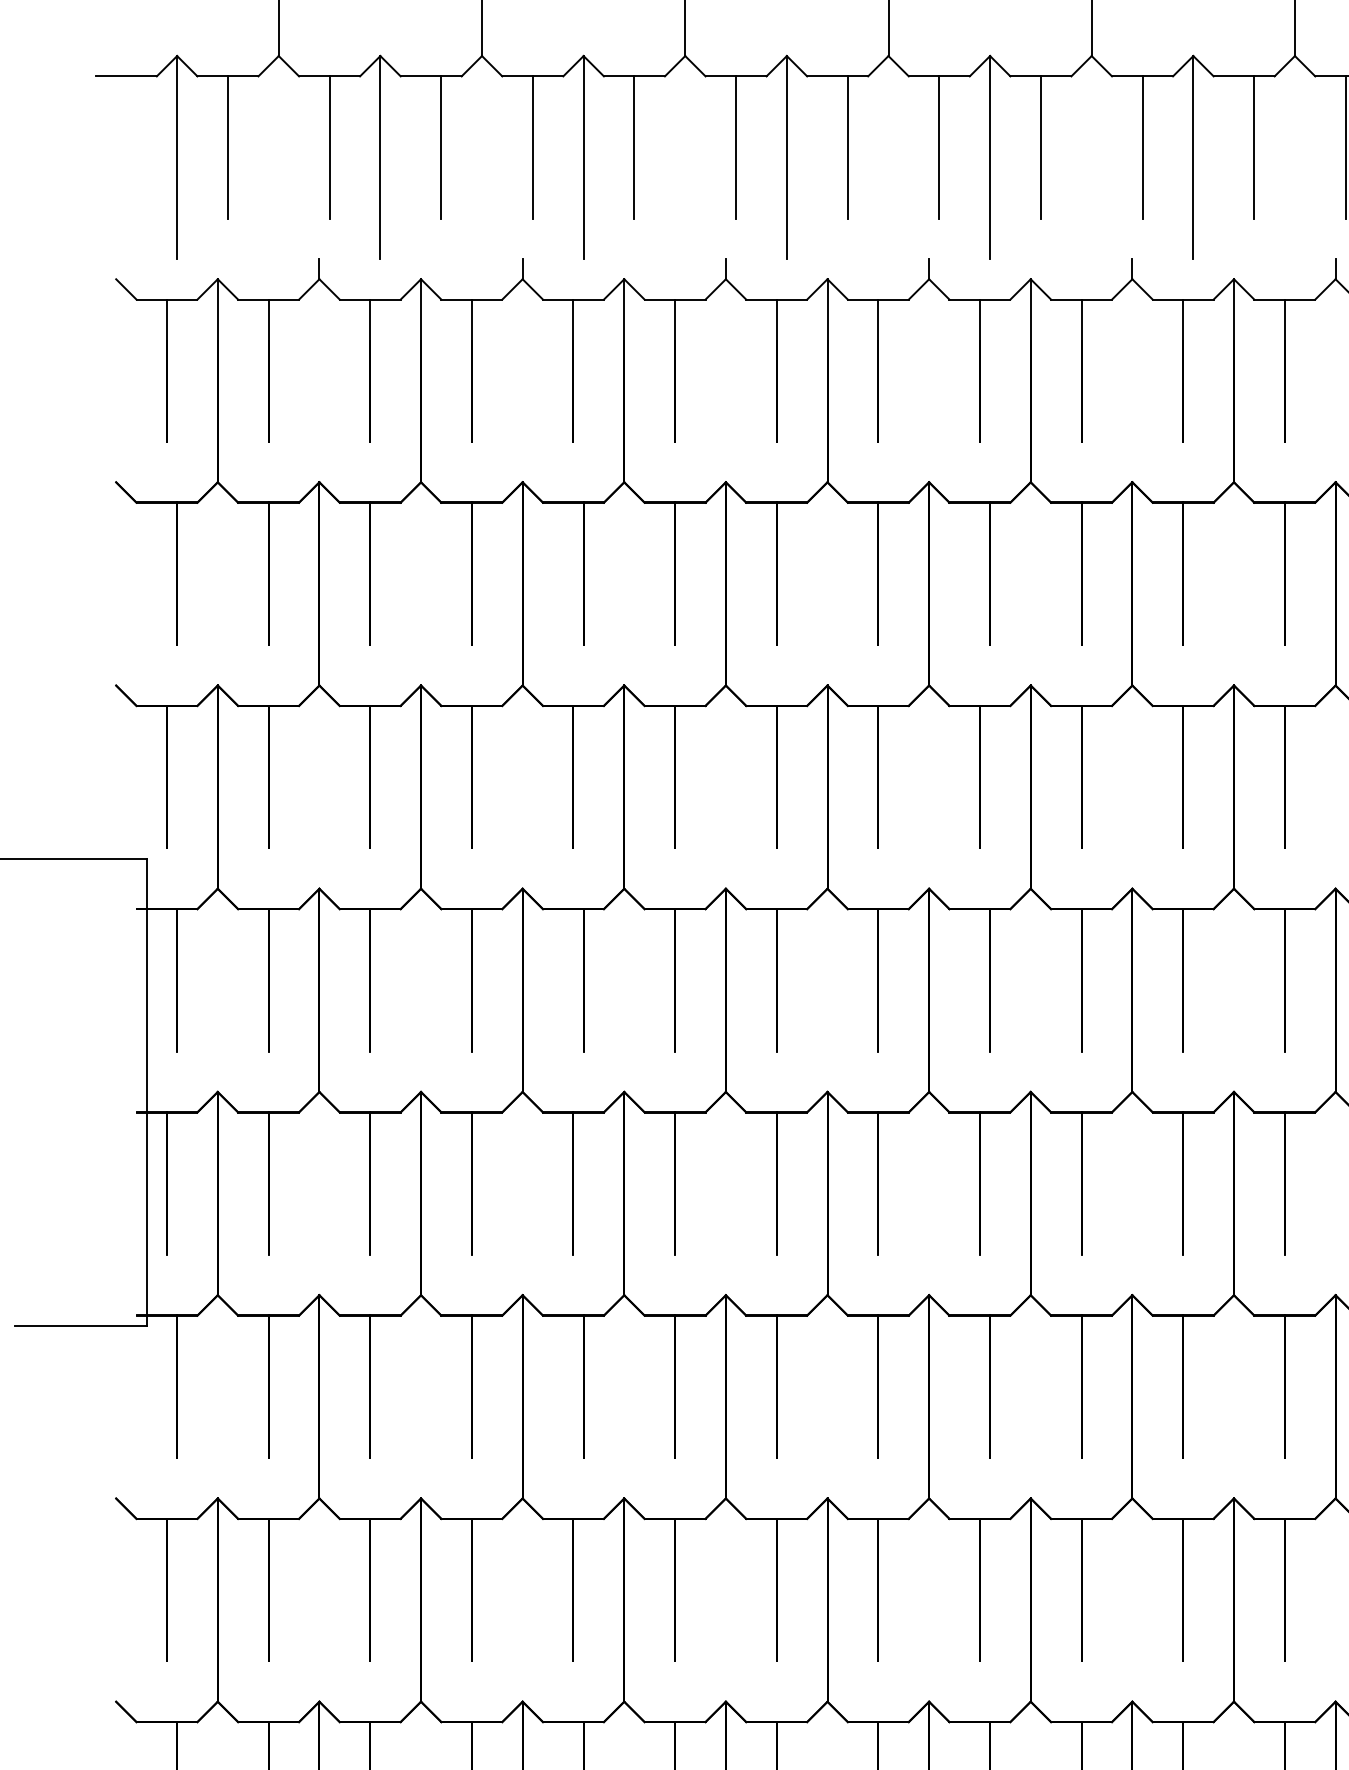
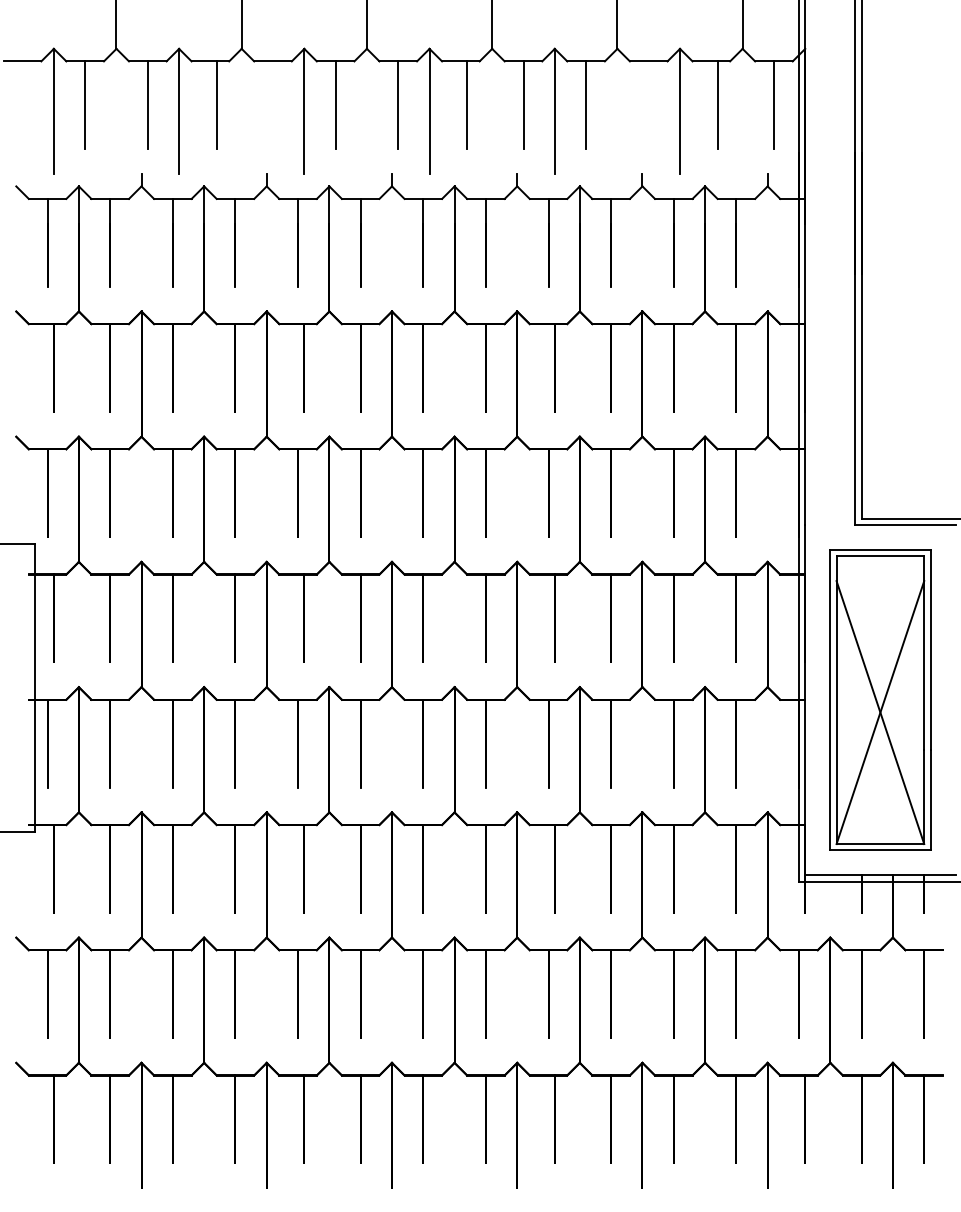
line: (533, 147) -> (273, 105), removed
line: (1142, 147) -> (648, 105), removed

